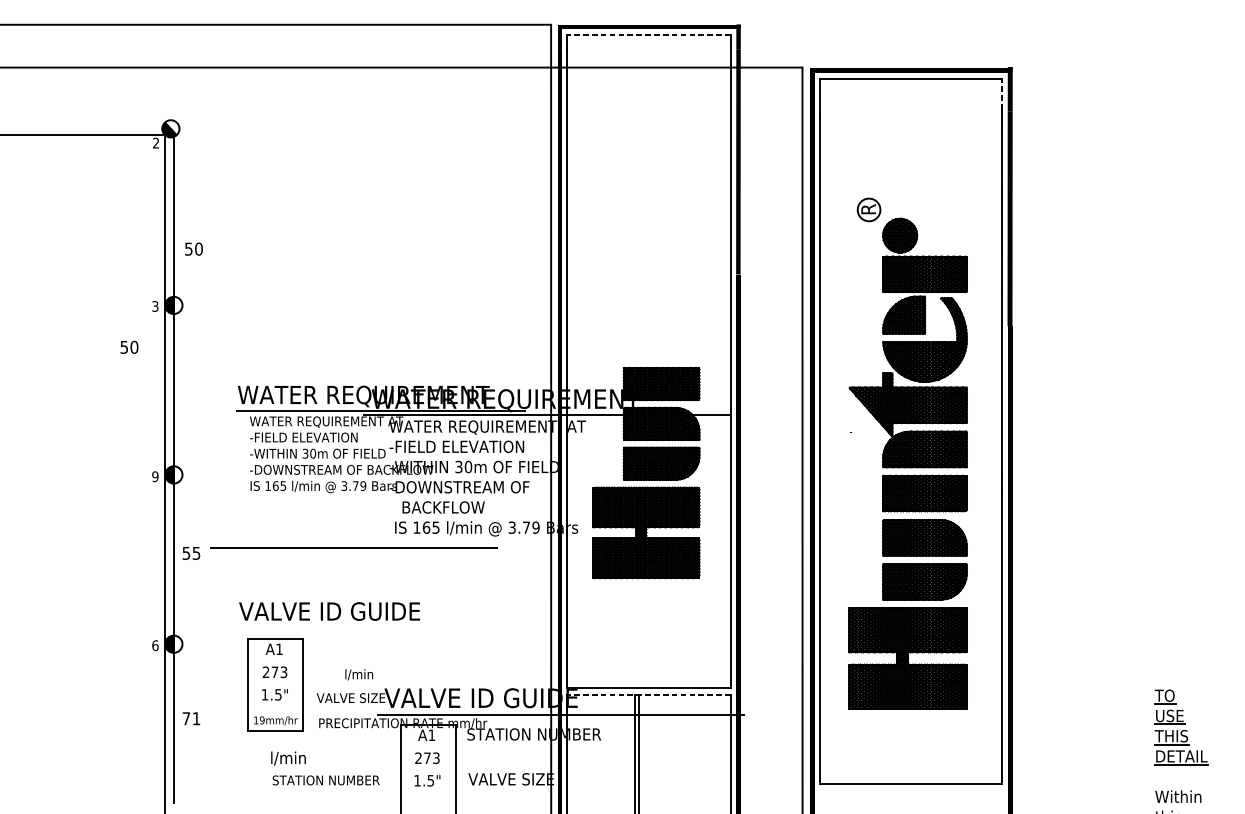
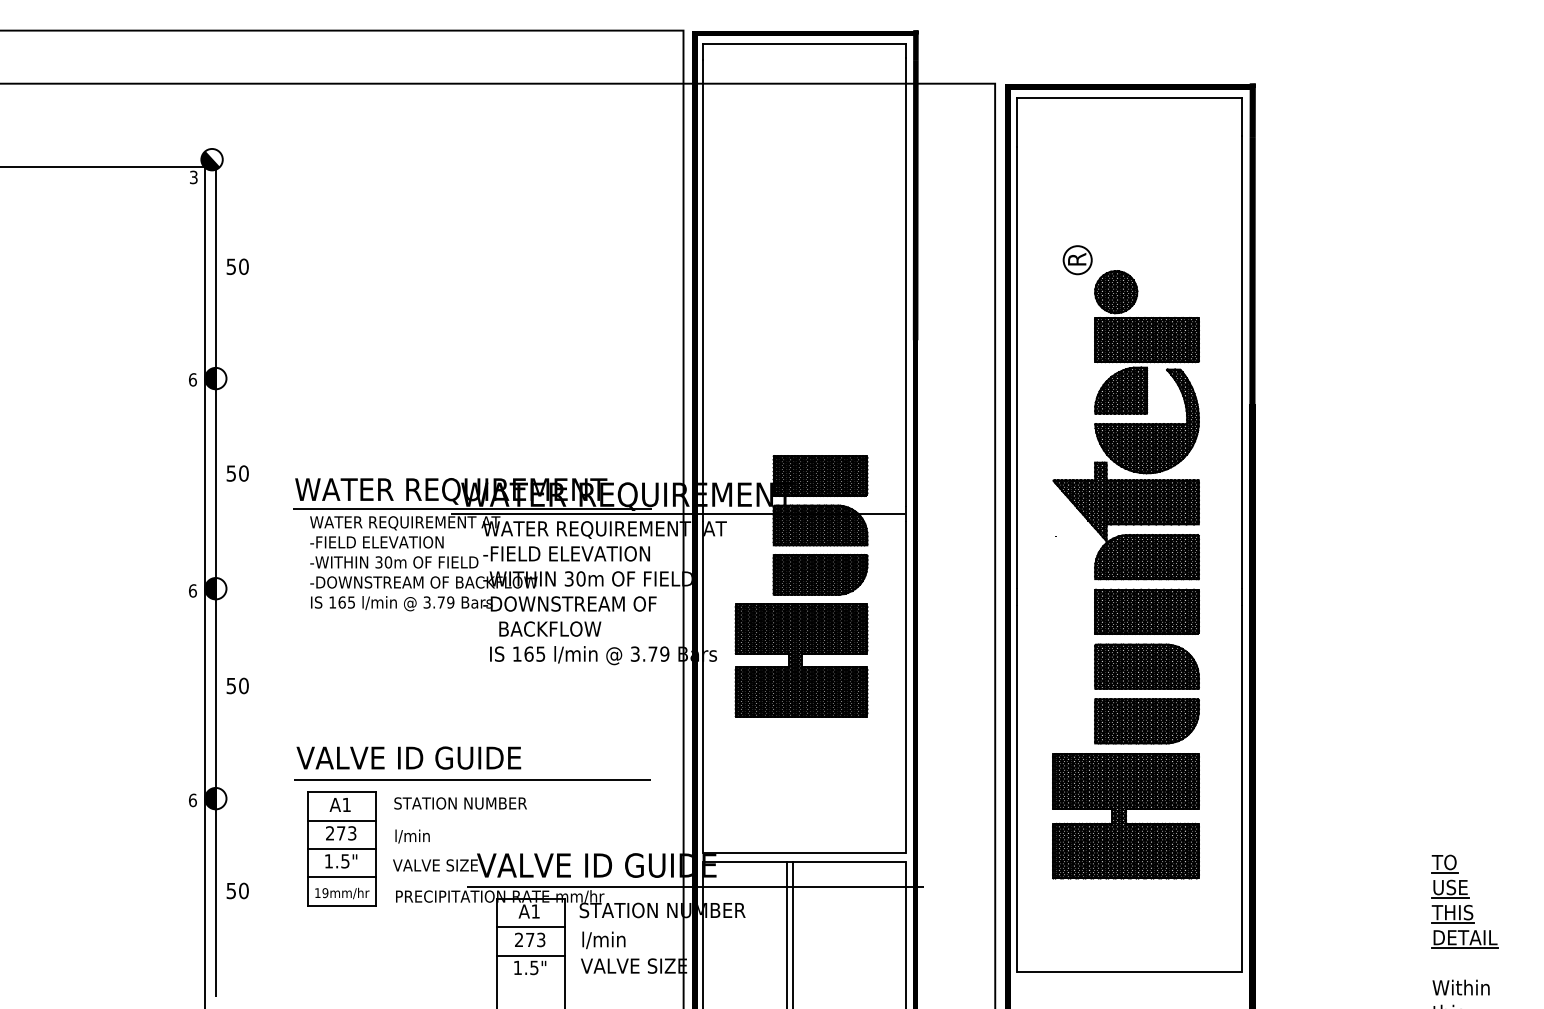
line: (648, 35) -> (804, 43), dashed -> solid
line: (1001, 94) -> (1241, 117), dashed -> solid
text: (155, 143) -> (193, 177), 2 -> 3
text: (193, 248) -> (237, 266), moved
text: (155, 306) -> (192, 379), 3 -> 6
text: (129, 347) -> (237, 473), moved
text: (155, 476) -> (192, 590), 9 -> 6
line: (354, 548) -> (472, 779), moved
text: (196, 552) -> (243, 685), 55 -> 50
line: (276, 661) -> (342, 820), added
text: (359, 674) -> (412, 836), moved
line: (276, 684) -> (342, 848), added
line: (648, 694) -> (804, 861), dashed -> solid
line: (276, 707) -> (342, 877), added
text: (191, 718) -> (237, 890), 71 -> 50
line: (428, 748) -> (531, 927), added
text: (288, 758) -> (603, 940), moved
line: (428, 770) -> (531, 955), added
text: (326, 780) -> (460, 803), moved

